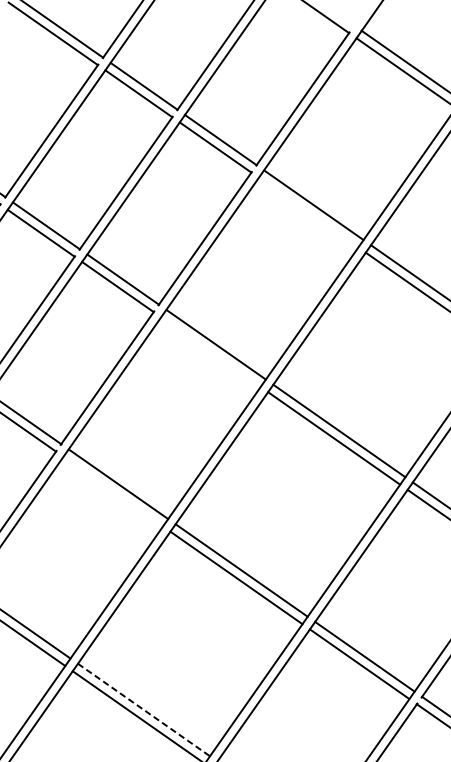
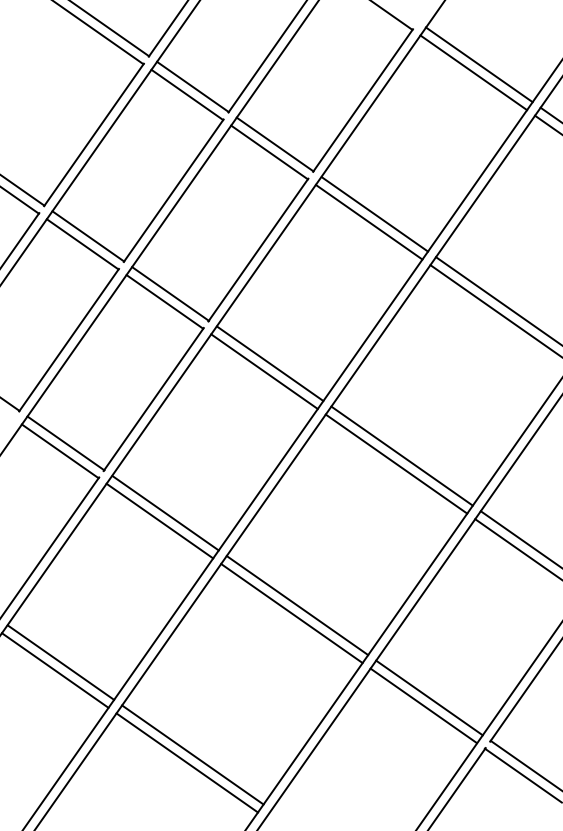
line: (308, 211) -> (368, 221), added
line: (210, 352) -> (264, 371), added
line: (112, 491) -> (159, 520), added
line: (144, 710) -> (193, 755), dashed -> solid

